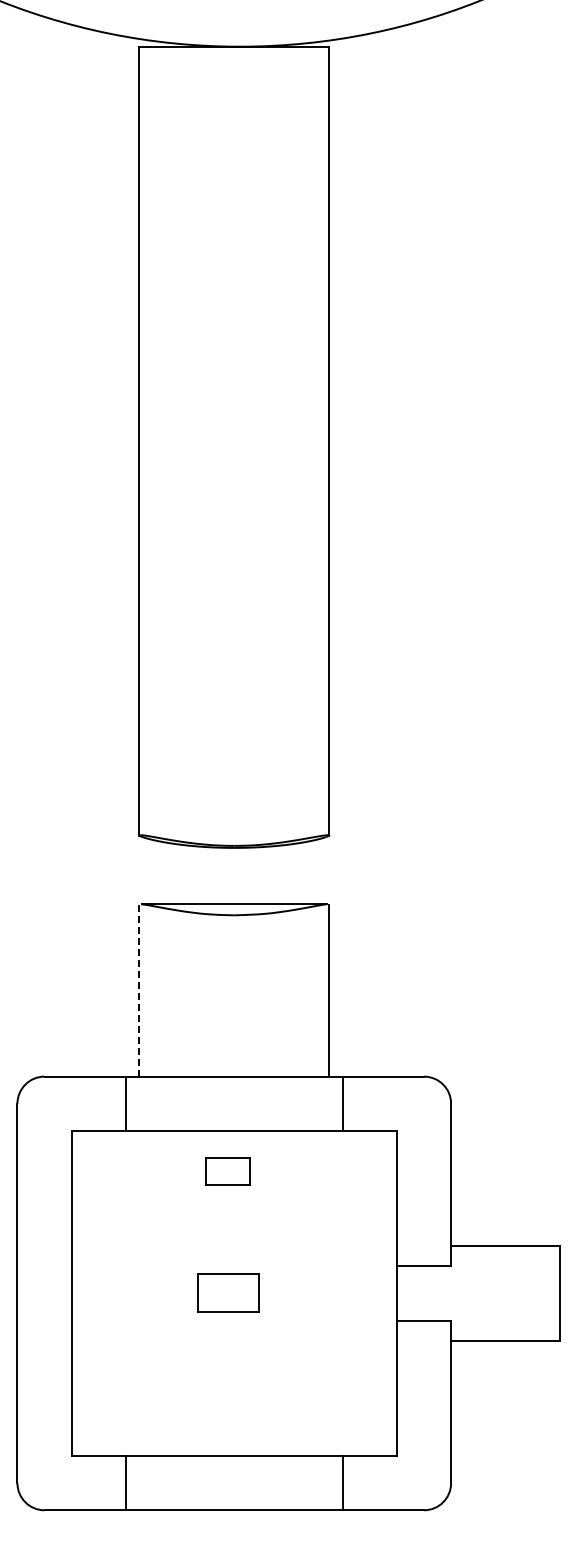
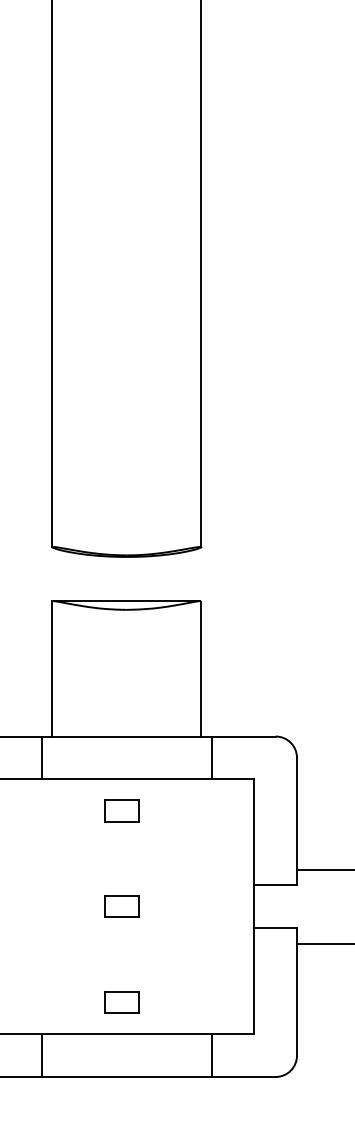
line: (139, 991) -> (52, 669), dashed -> solid
part: (227, 1293) -> (121, 906), size x0.71
part: (227, 1415) -> (121, 1002), added

